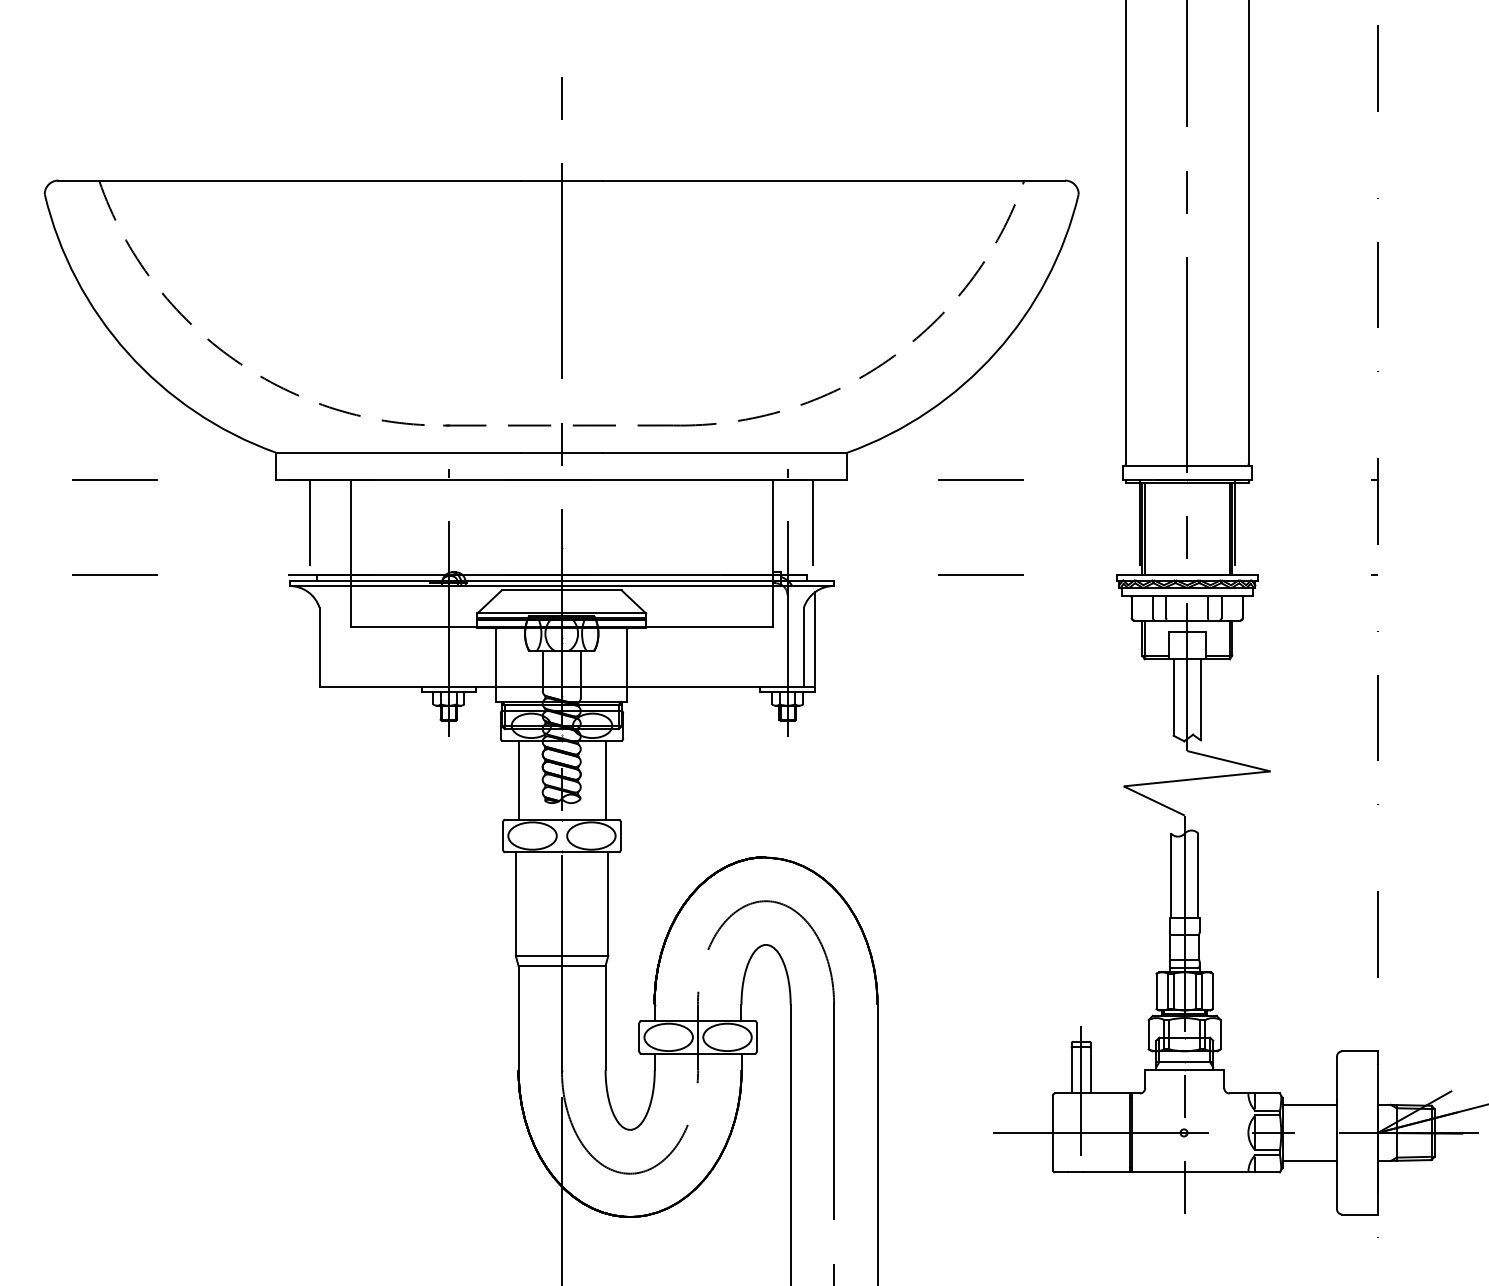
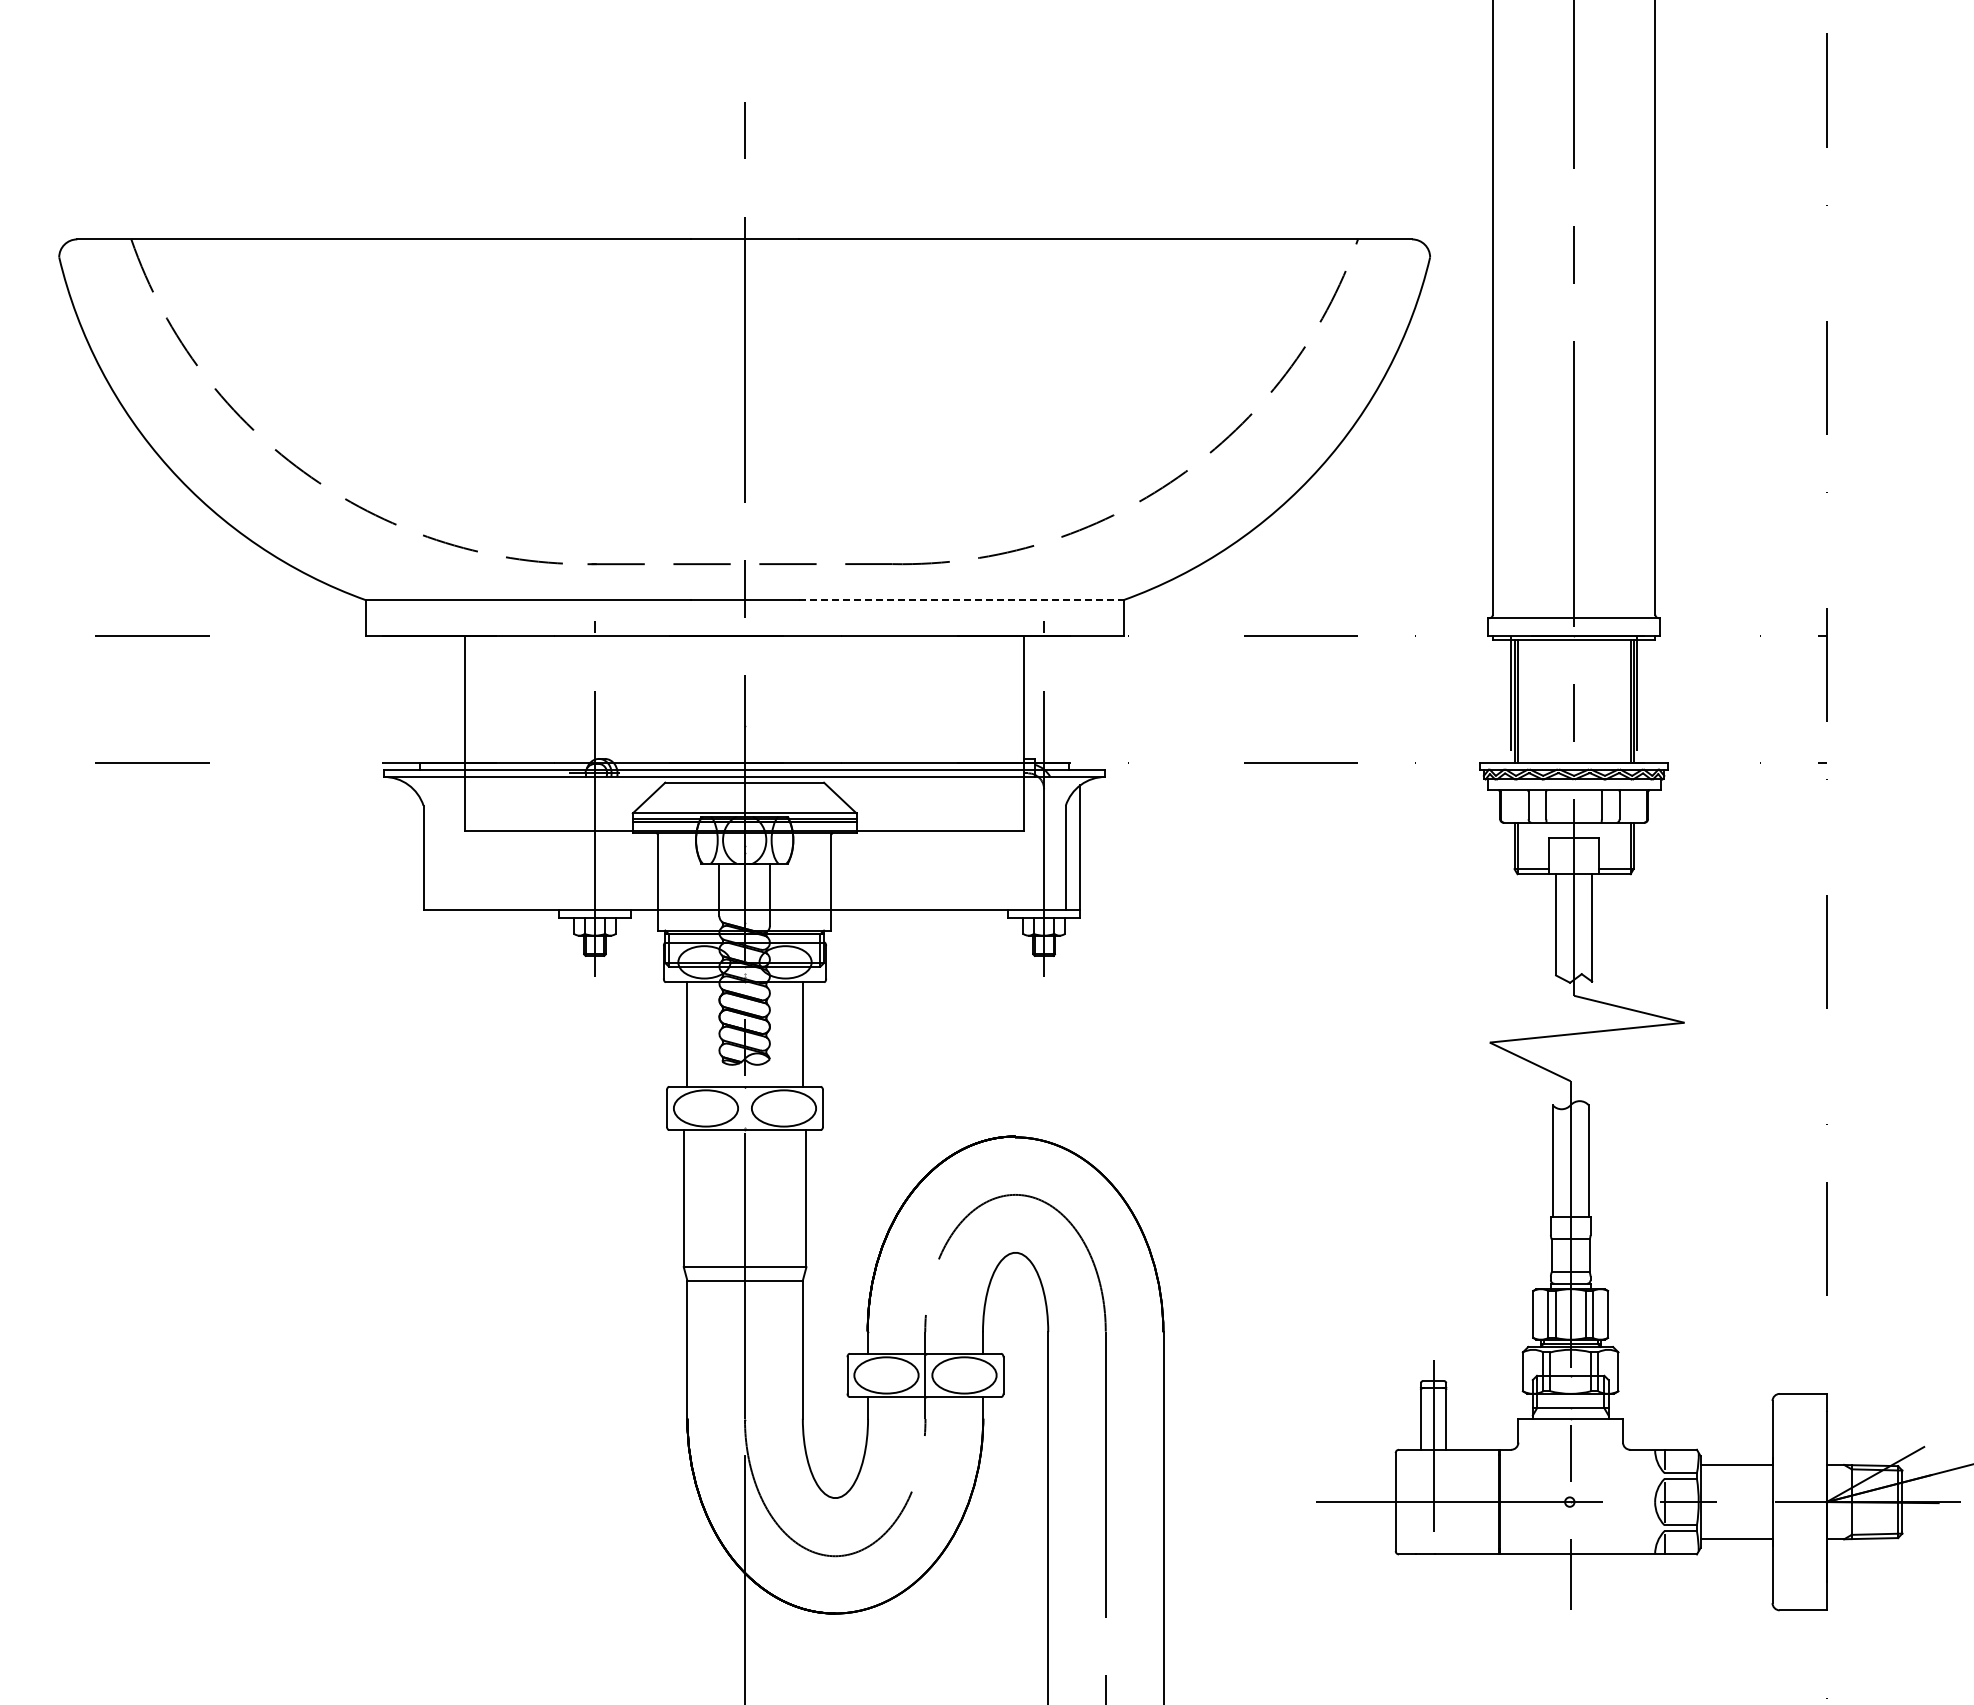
line: (725, 452) -> (961, 600), solid -> dashed
line: (309, 527) -> (410, 699), removed
line: (813, 527) -> (1078, 699), removed

